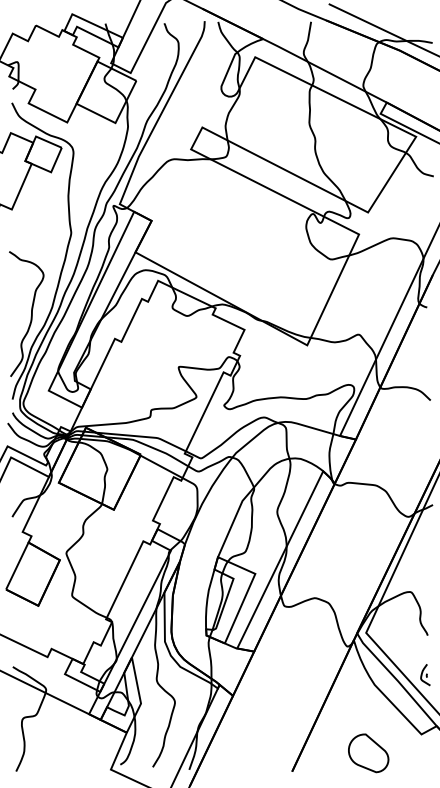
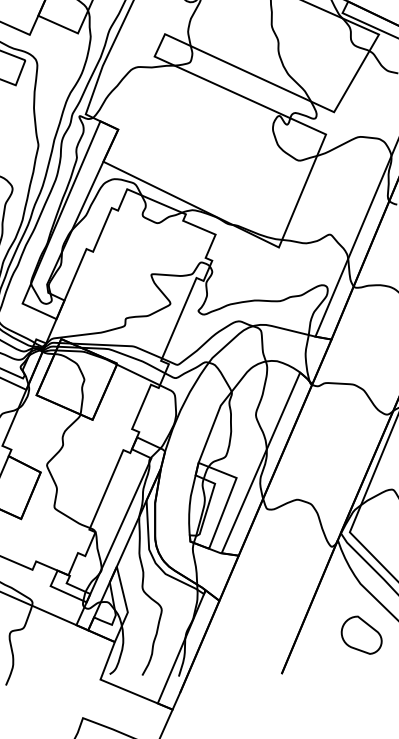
part: (368, 753) -> (361, 635), moved

